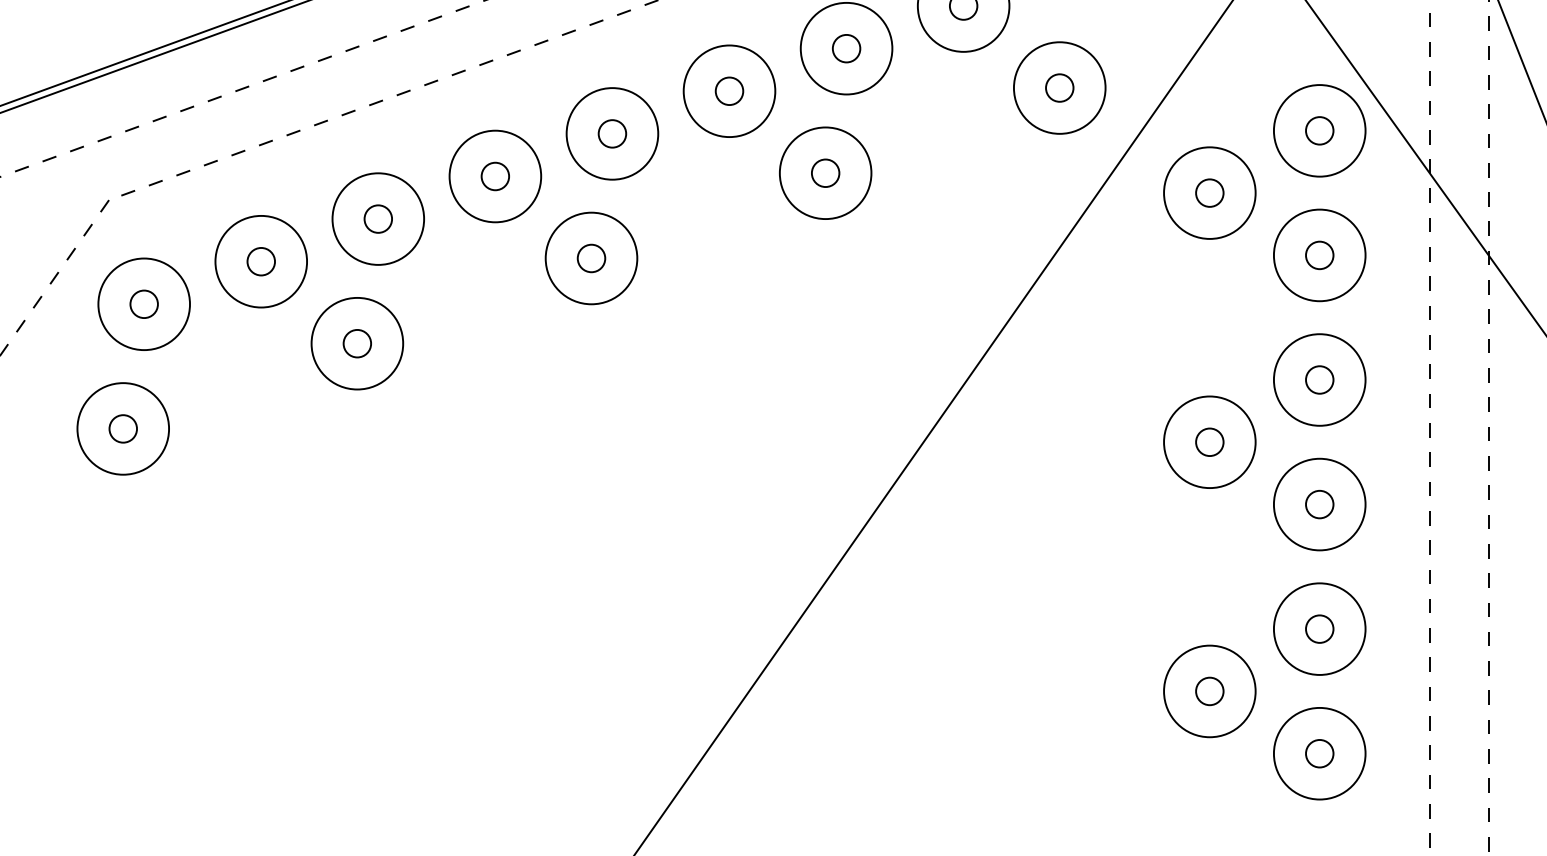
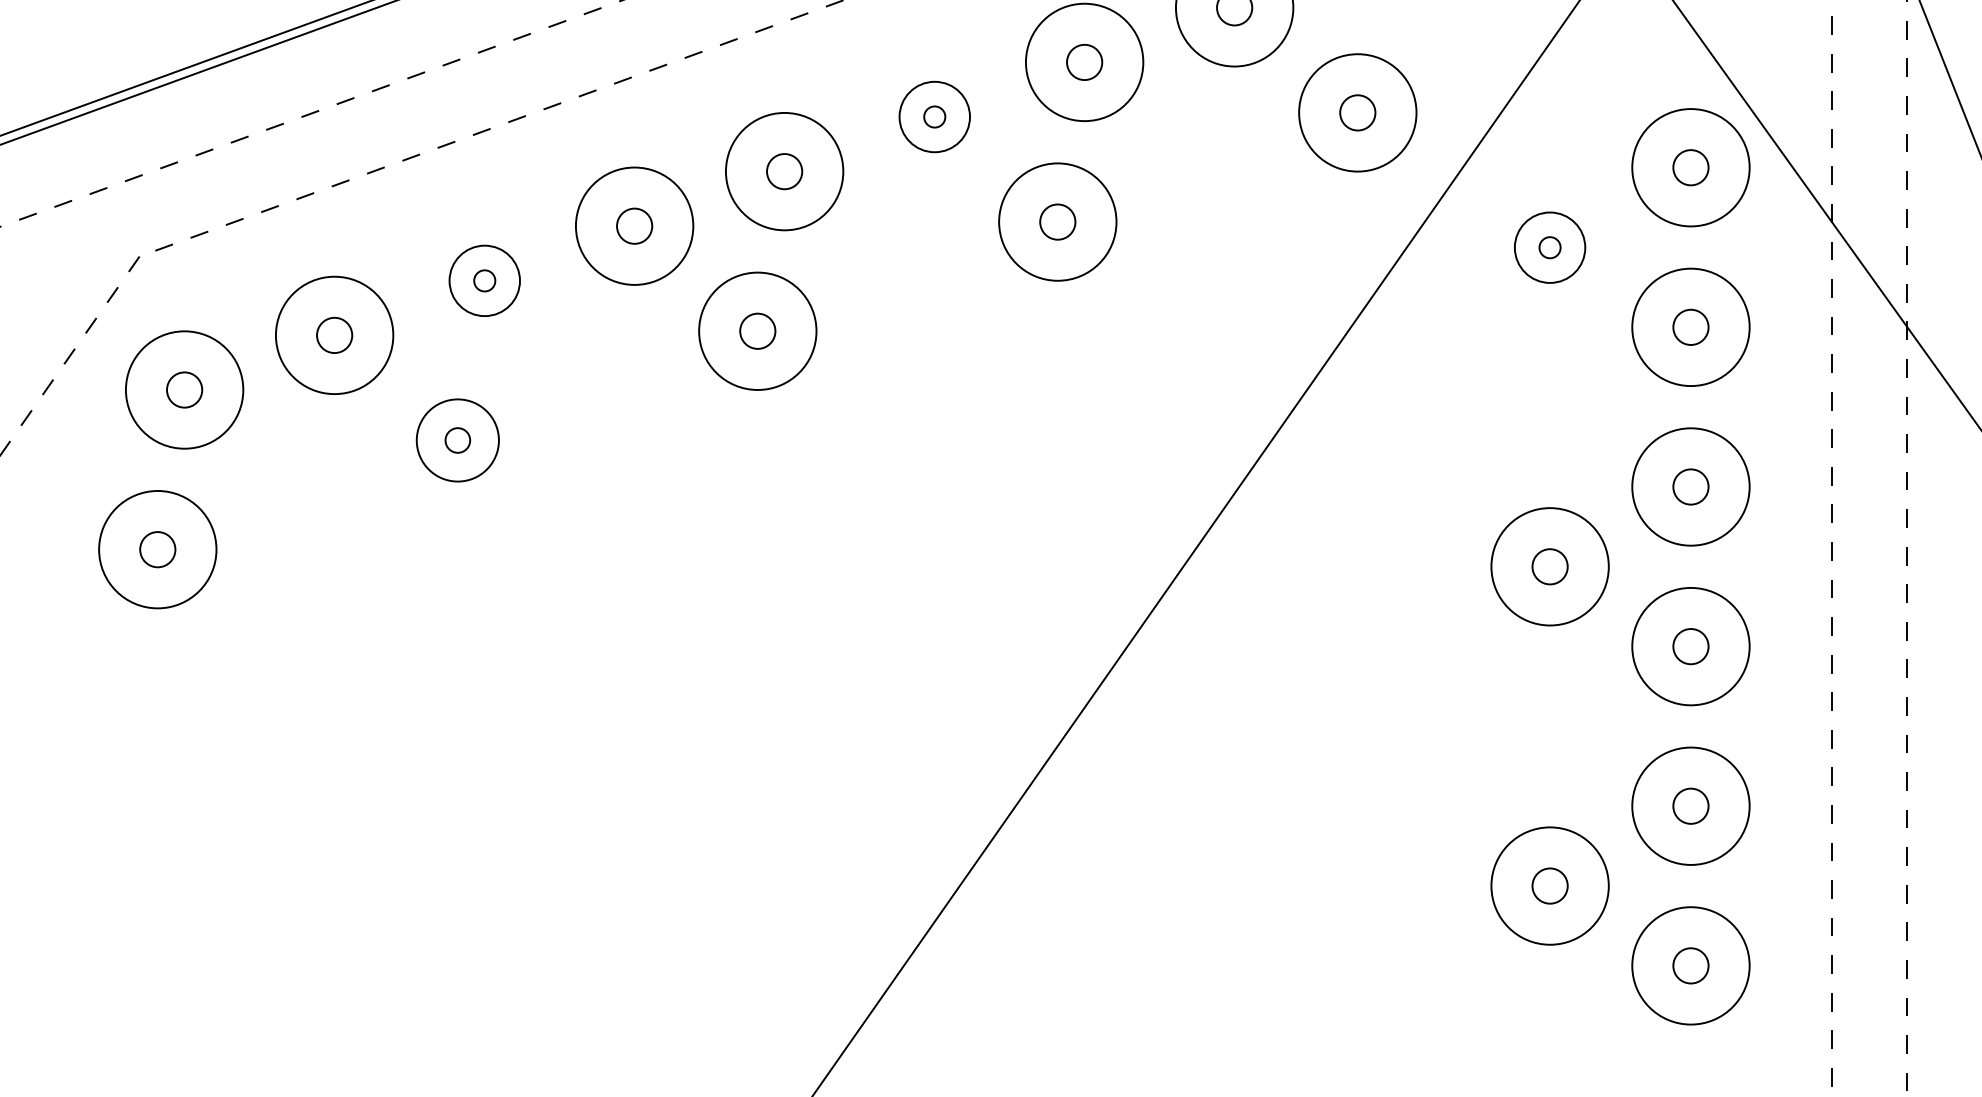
part: (729, 90) -> (934, 116), size x0.6
part: (1209, 193) -> (1549, 247), size x0.6
part: (378, 218) -> (484, 280), size x0.6
part: (357, 343) -> (457, 440), size x0.7

